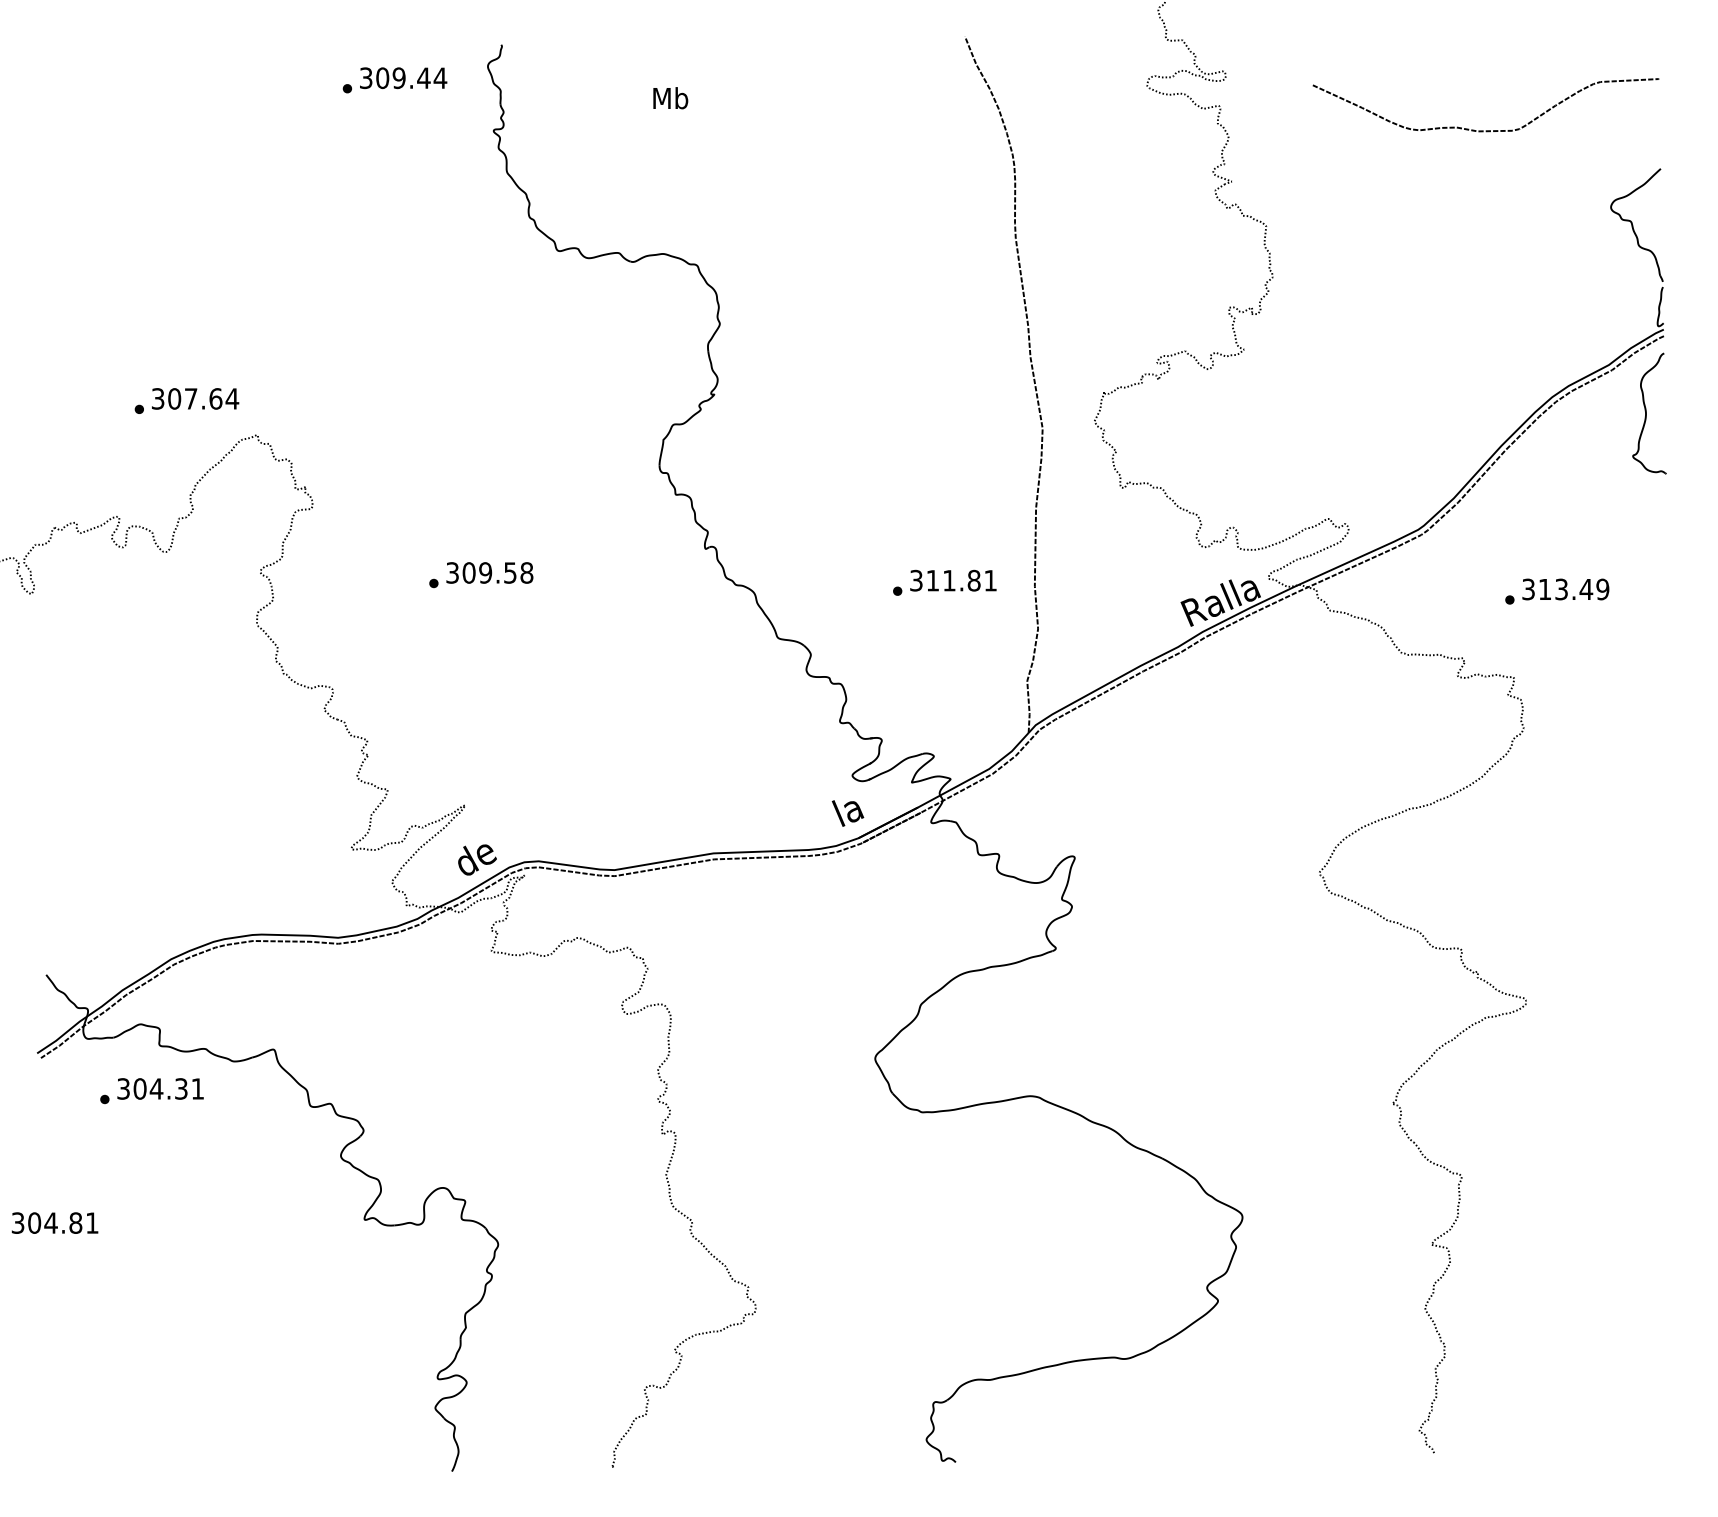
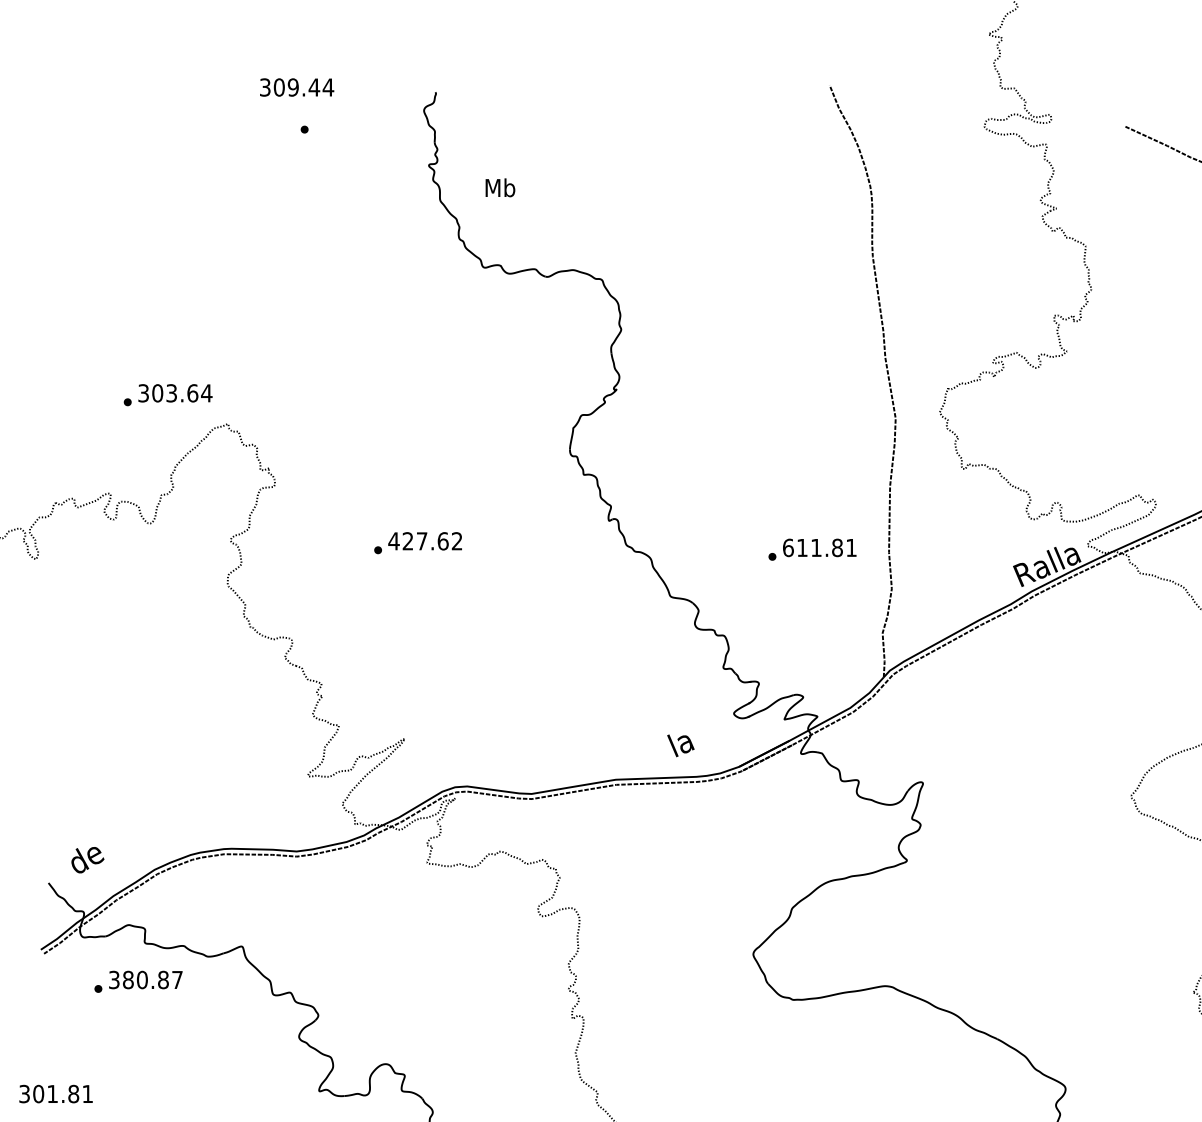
text: (403, 78) -> (297, 87), moved
text: (670, 98) -> (500, 188), moved
text: (191, 398) -> (172, 392), 307.64 -> 303.64
text: (489, 572) -> (425, 540), 309.58 -> 427.62
text: (916, 580) -> (788, 547), 311.81 -> 611.81
text: (847, 813) -> (680, 745), moved
text: (477, 859) -> (87, 859), moved
text: (168, 1088) -> (152, 979), 304.31 -> 380.87
text: (50, 1222) -> (52, 1093), 304.81 -> 301.81

